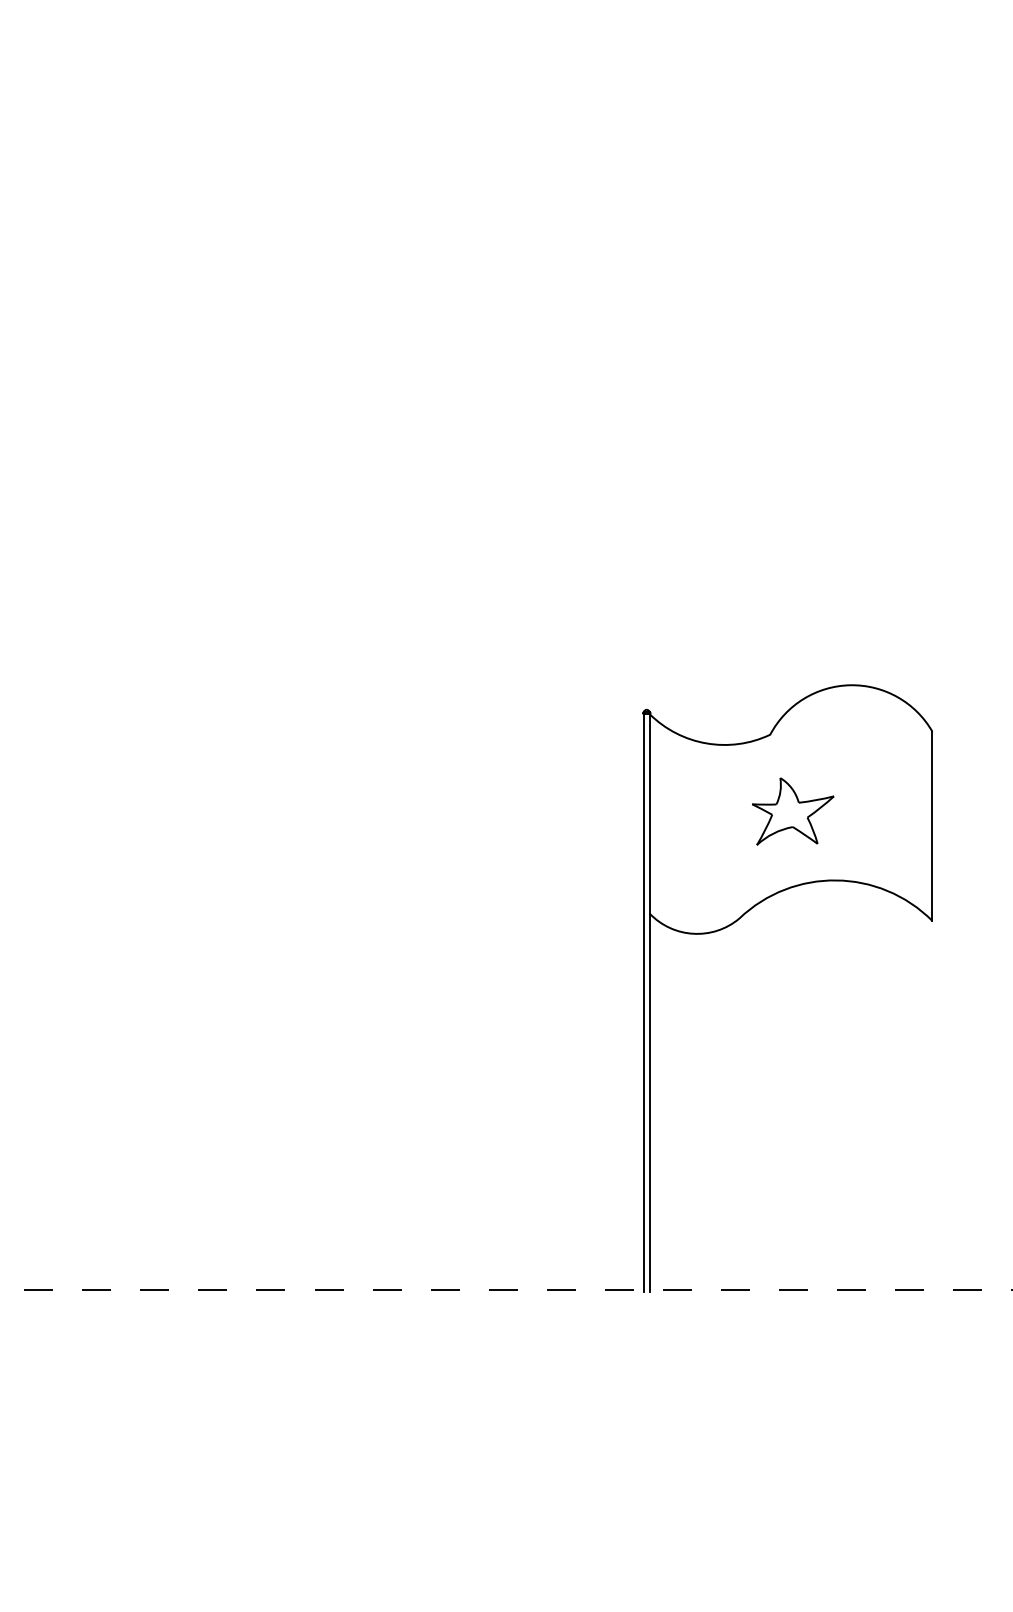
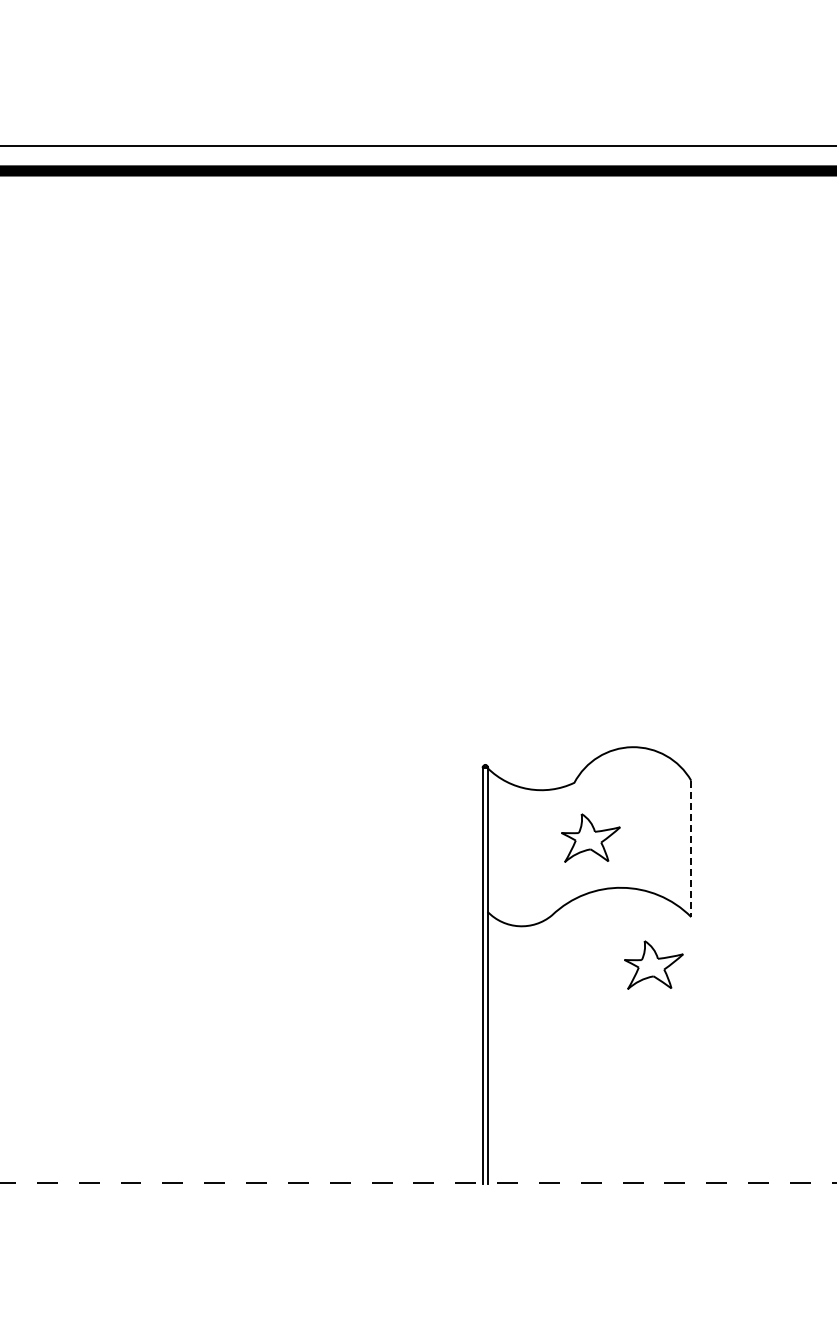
line: (932, 827) -> (691, 849), solid -> dashed
part: (880, 986) -> (653, 964), added

